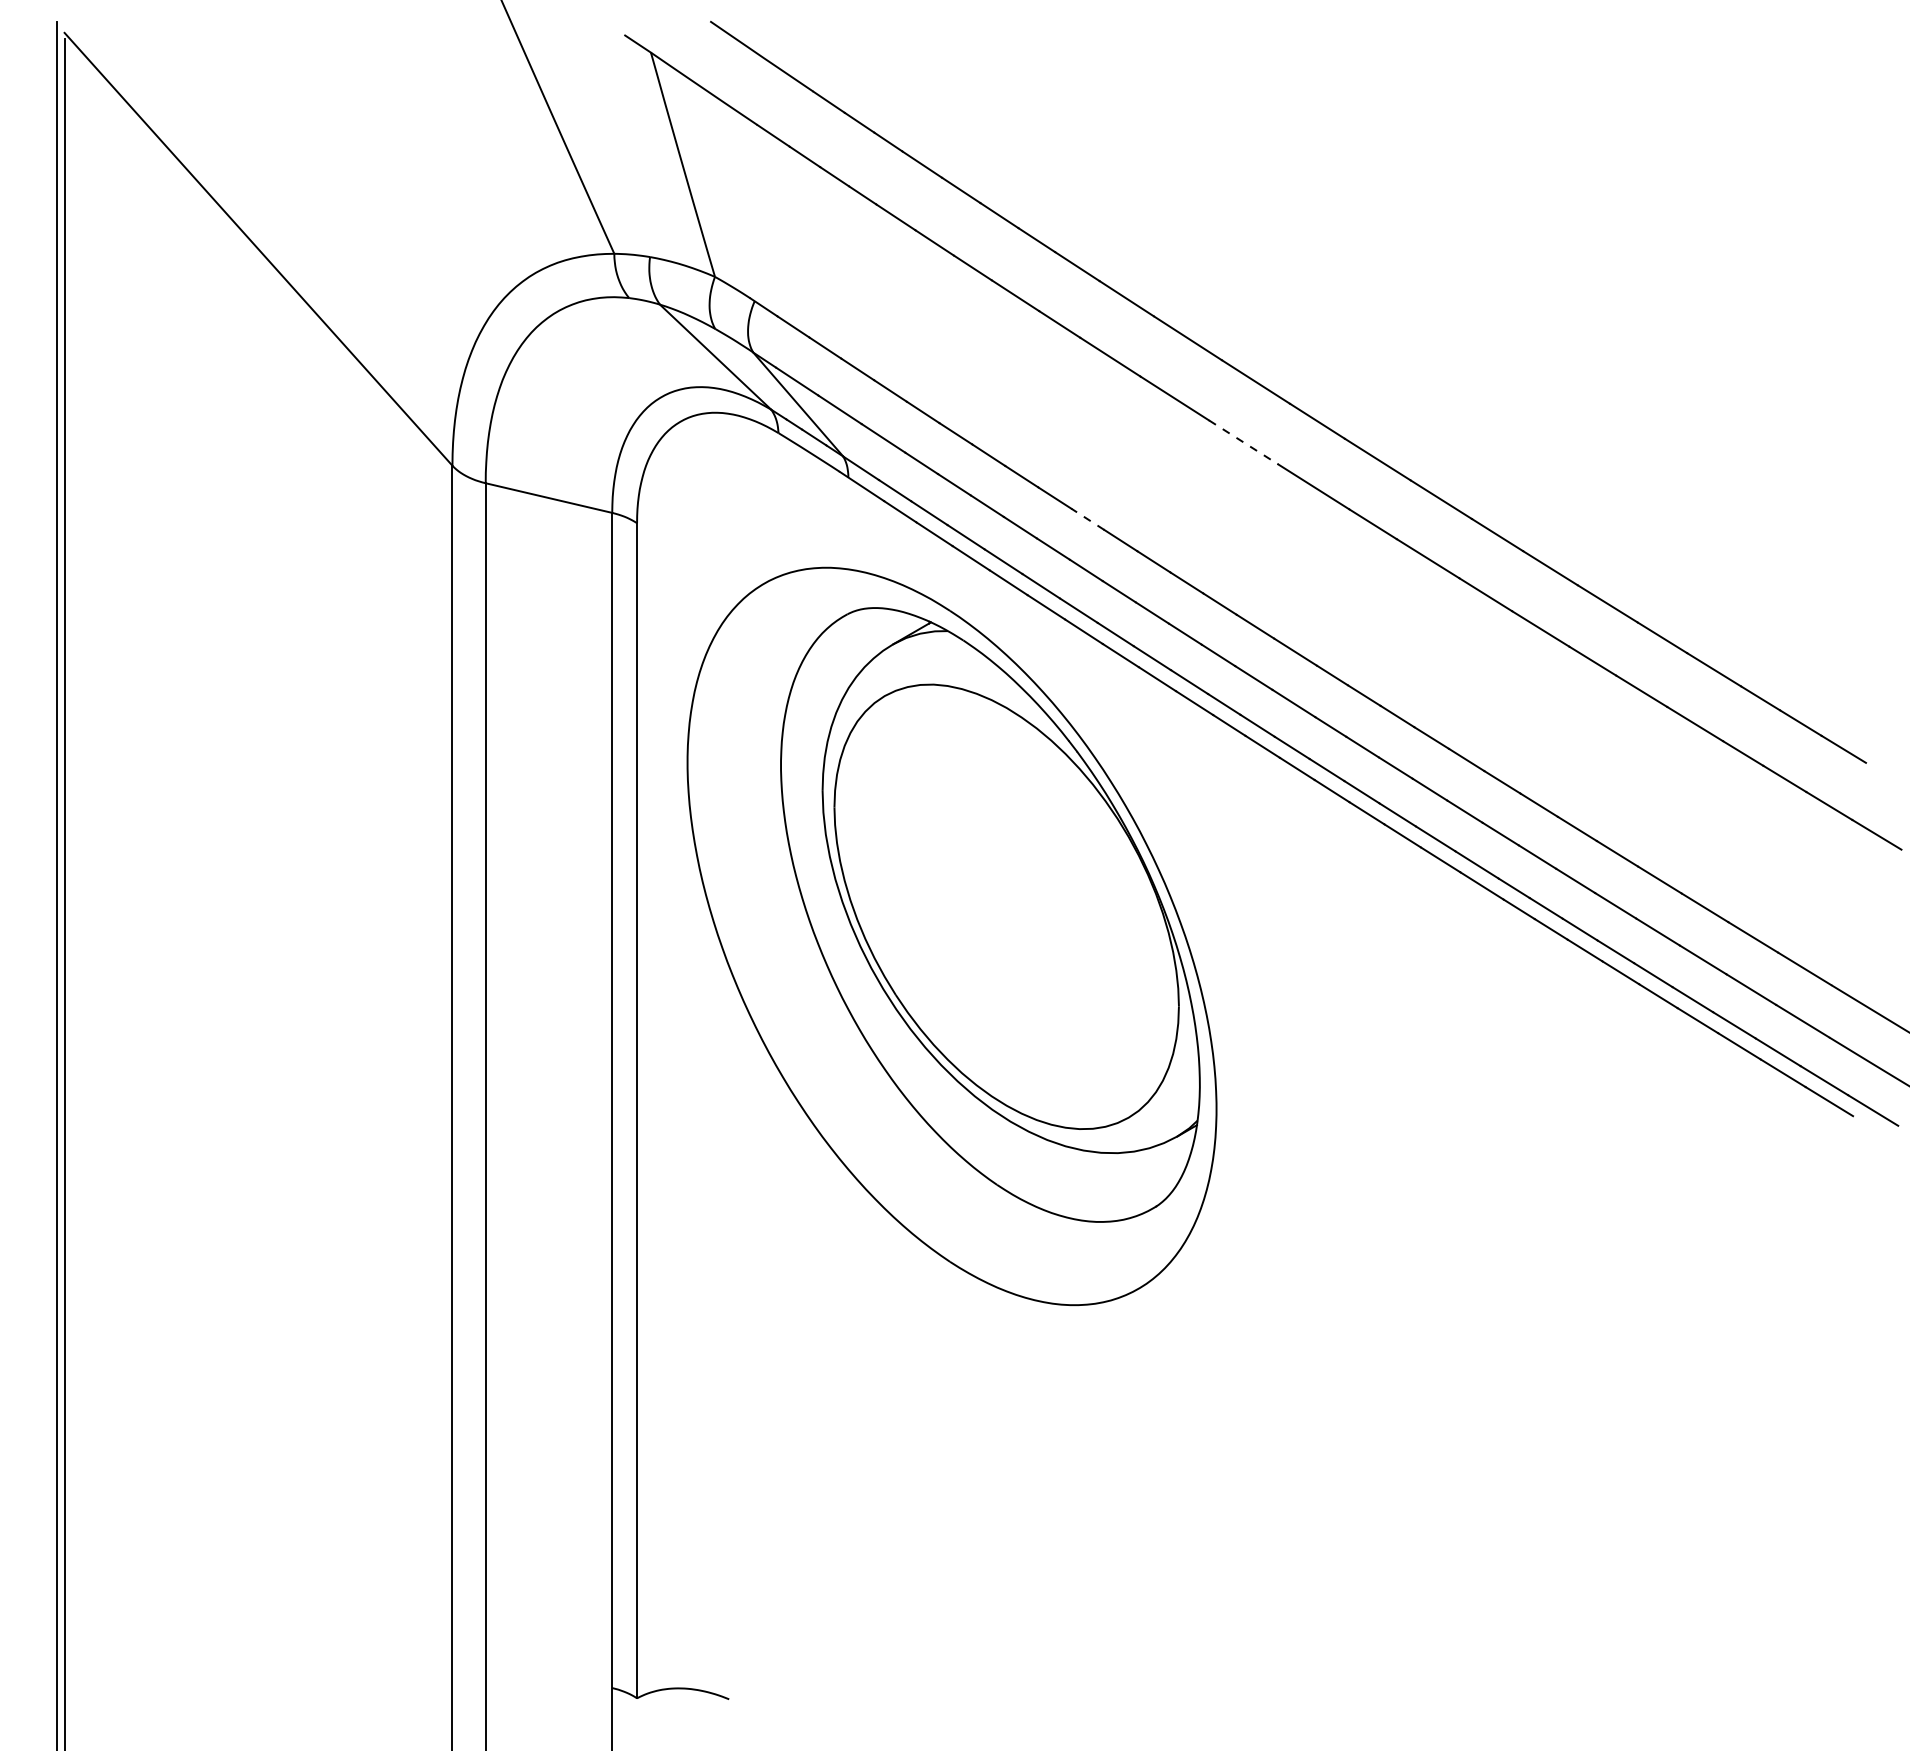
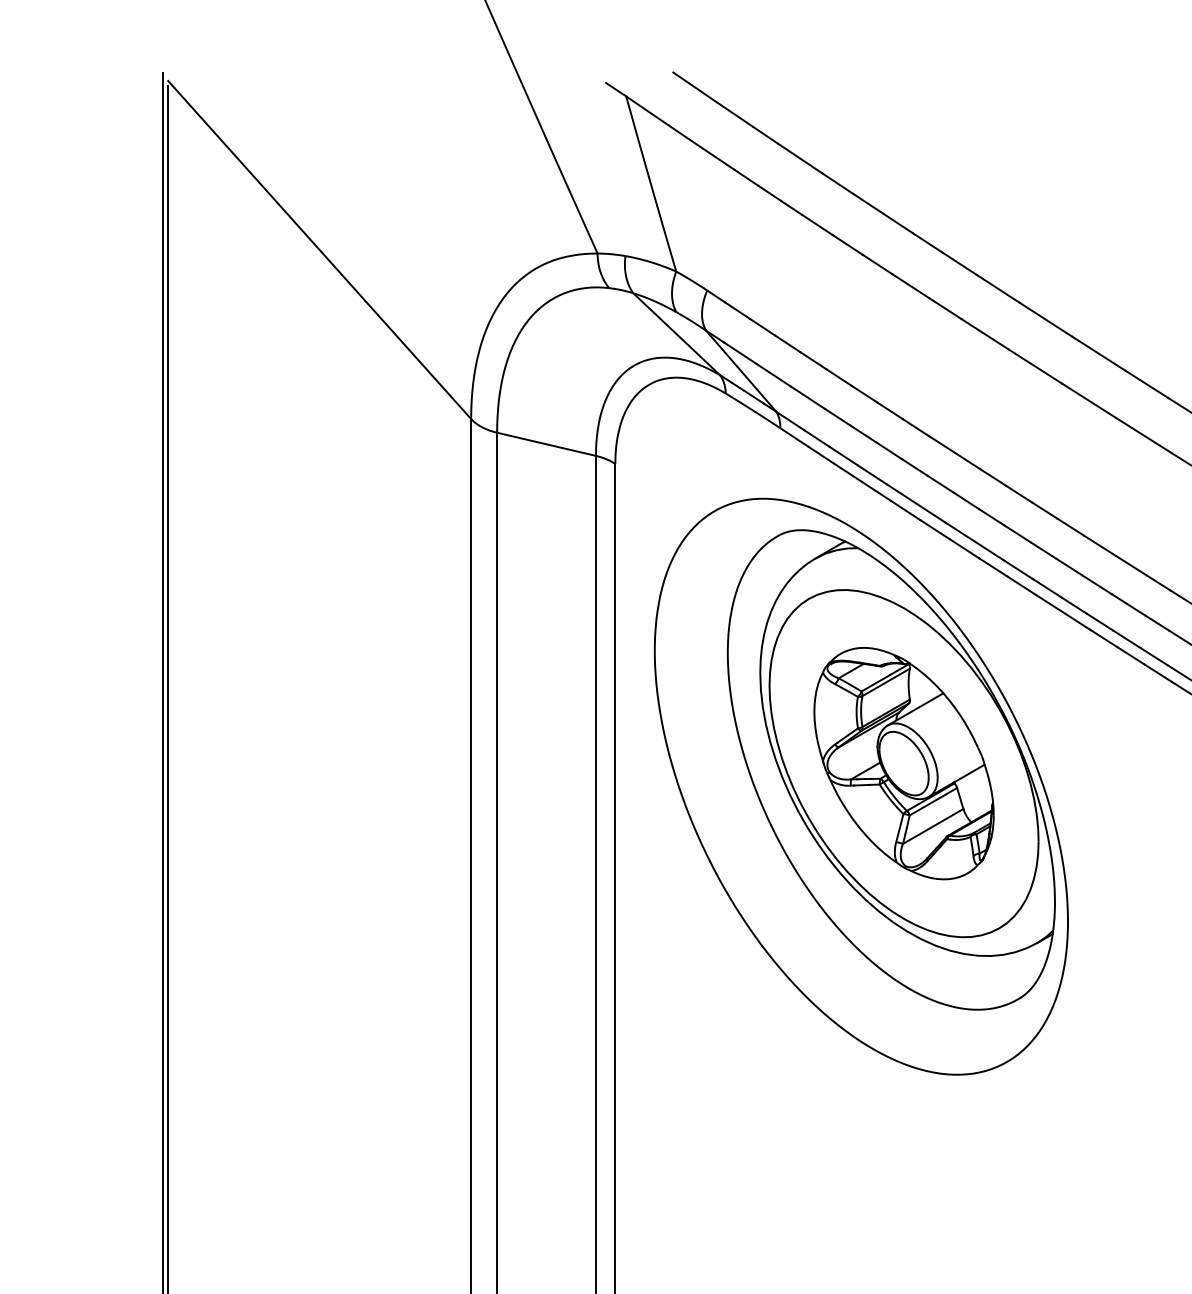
line: (1243, 442) -> (1089, 400), dashed -> solid
line: (1087, 519) -> (967, 461), dashed -> solid
part: (1006, 906) -> (903, 763), added

